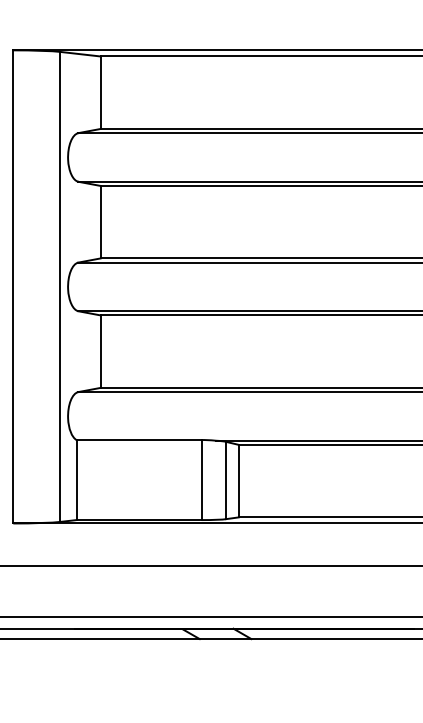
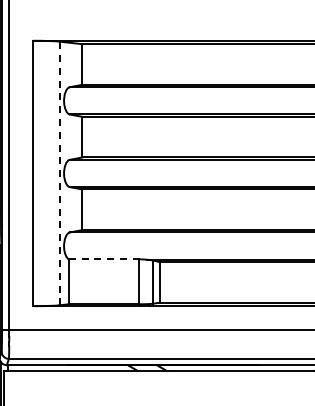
line: (59, 286) -> (59, 173), solid -> dashed
line: (140, 440) -> (104, 259), solid -> dashed

